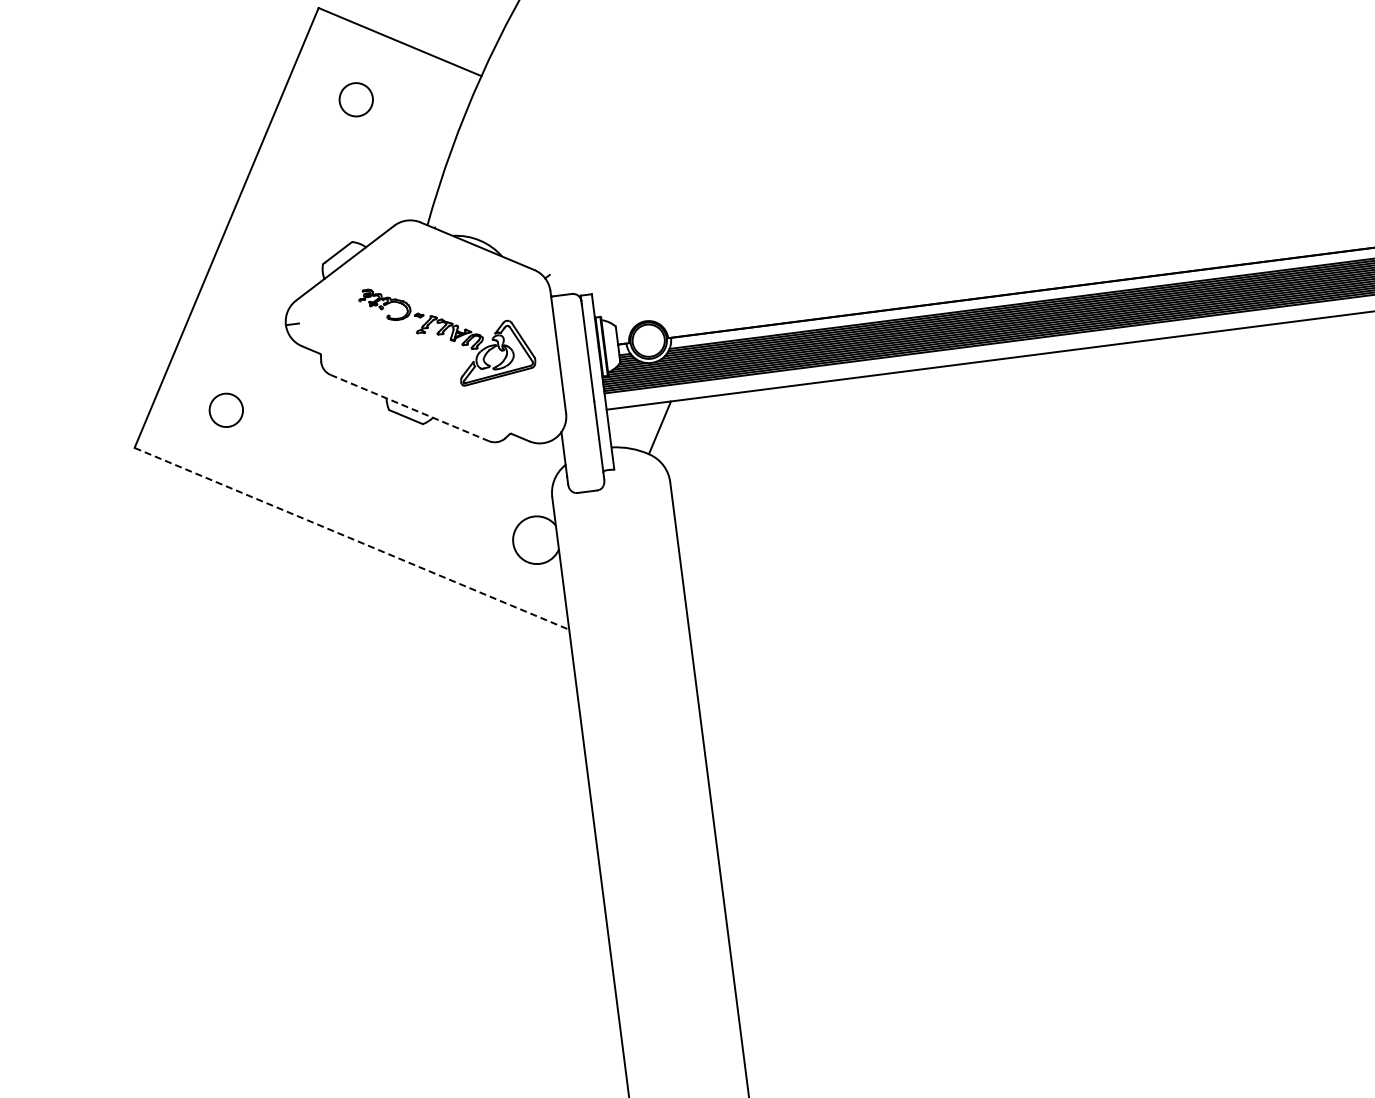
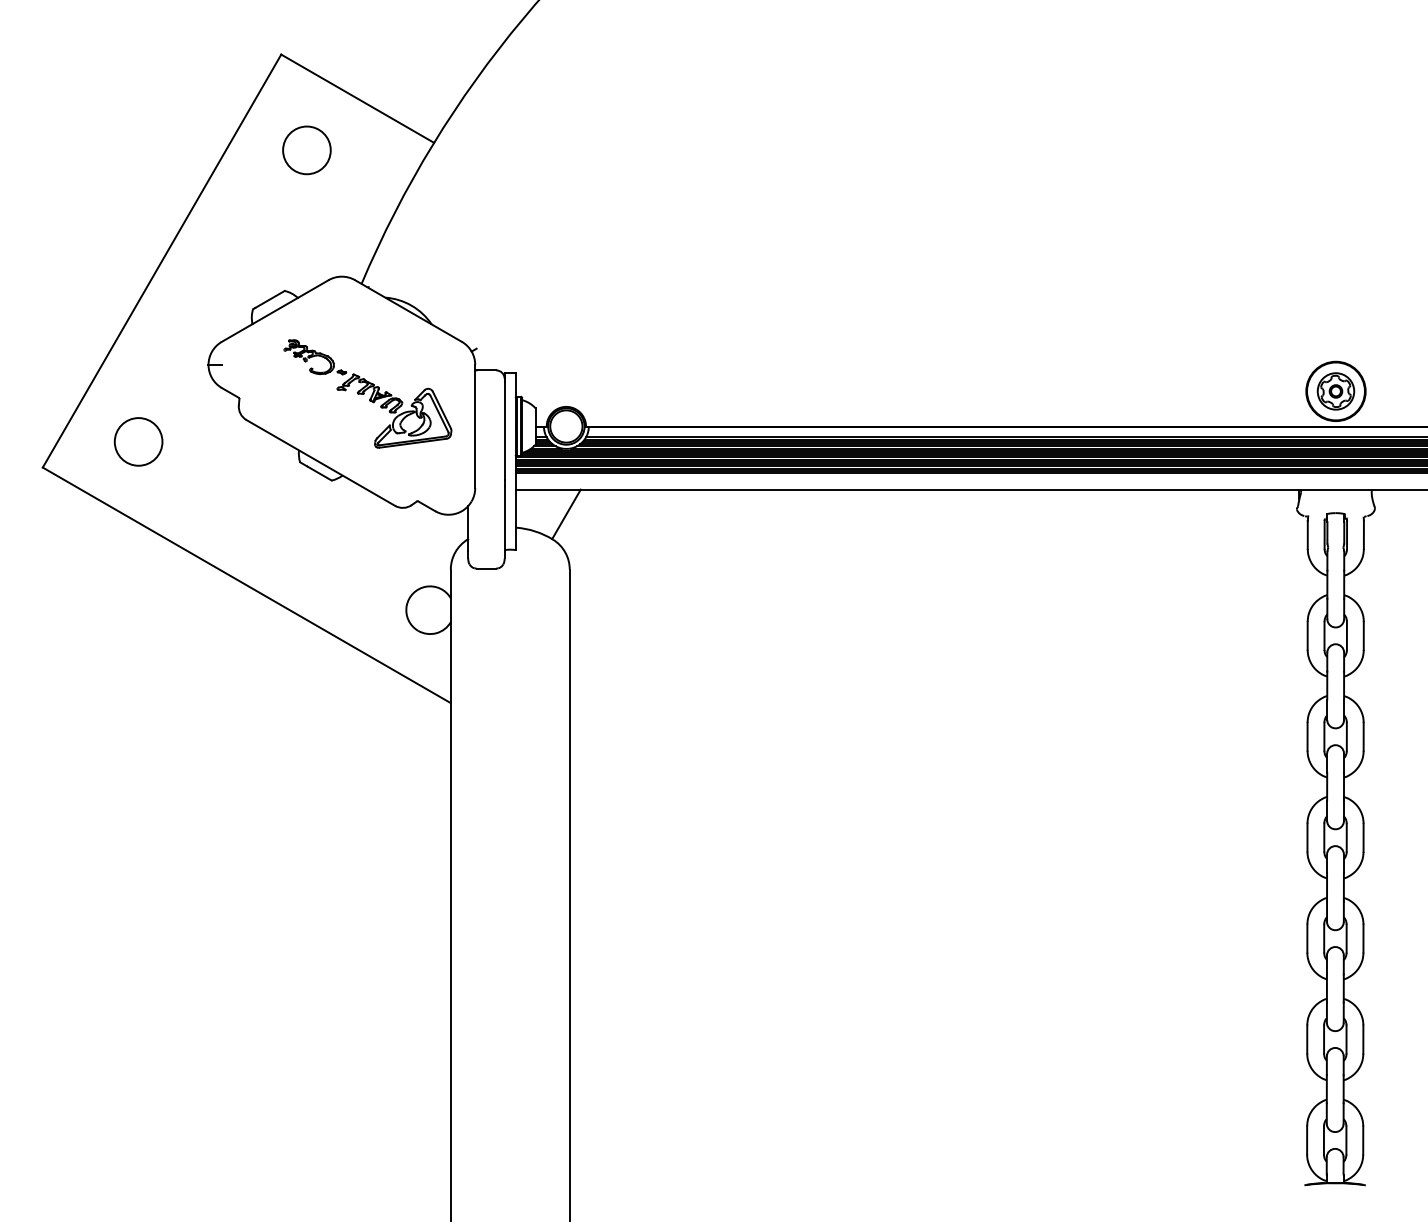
circle: (355, 99) -> (306, 150), size x1.43
line: (409, 407) -> (320, 462), dashed -> solid
circle: (226, 409) -> (138, 441), size x1.43
line: (351, 539) -> (246, 585), dashed -> solid

